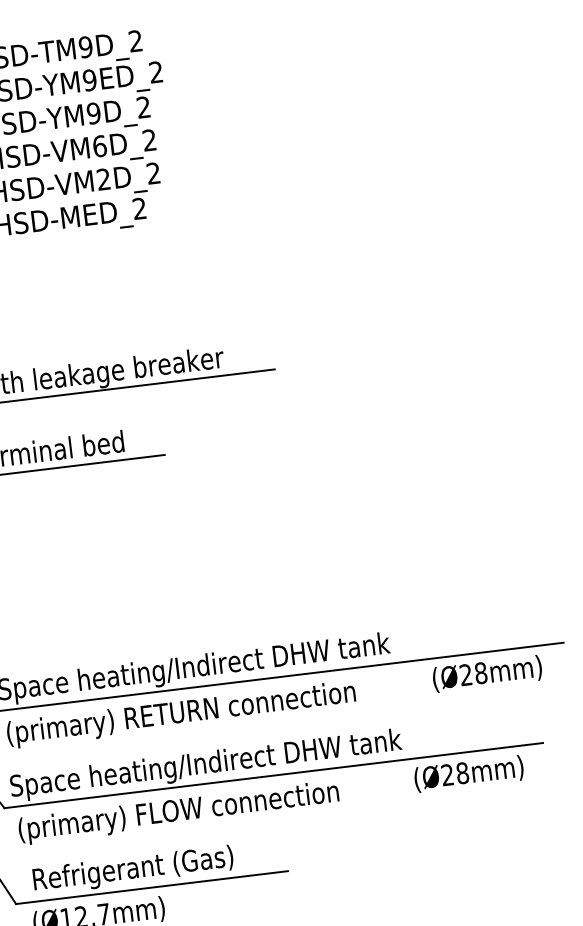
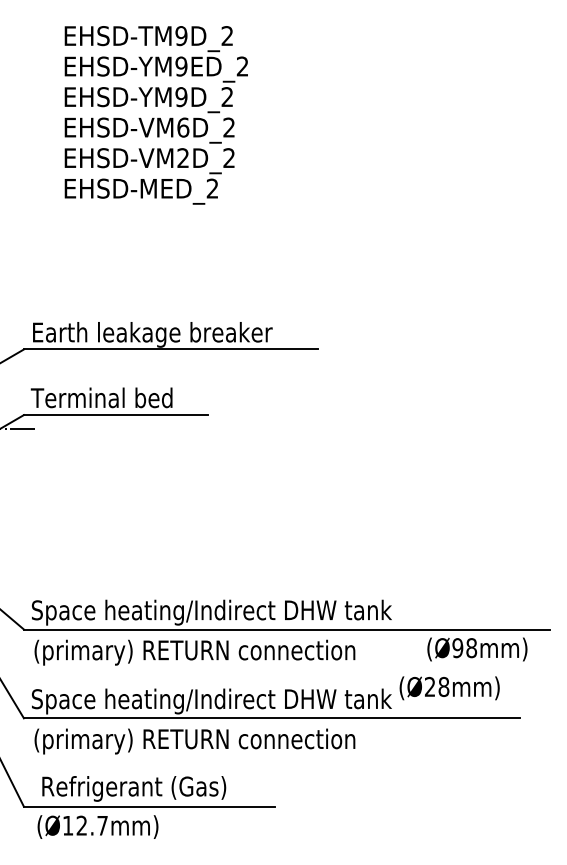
text: (465, 675) -> (457, 648), (Ø28mm) -> (Ø98mm)
text: (468, 774) -> (449, 688), moved
text: (252, 800) -> (250, 738), (primary) FLOW connection -> (primary) RETURN connection

